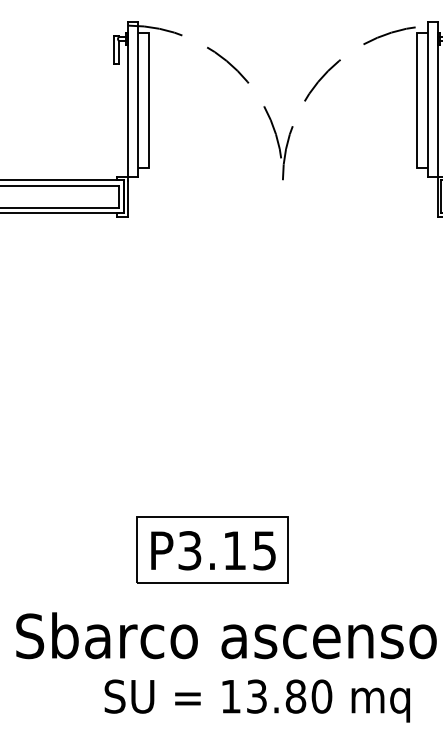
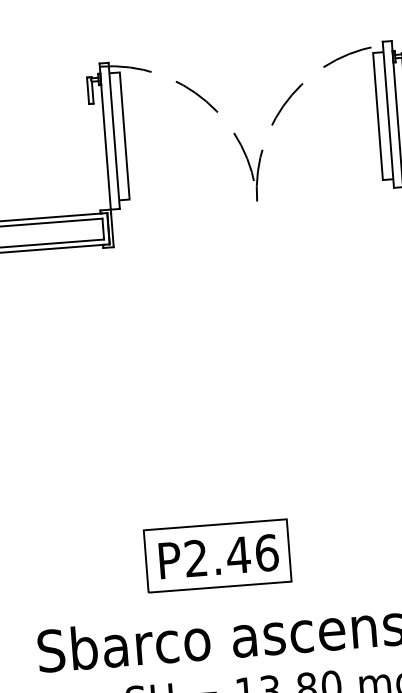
text: (227, 550) -> (231, 555), P3.15 -> P2.46

